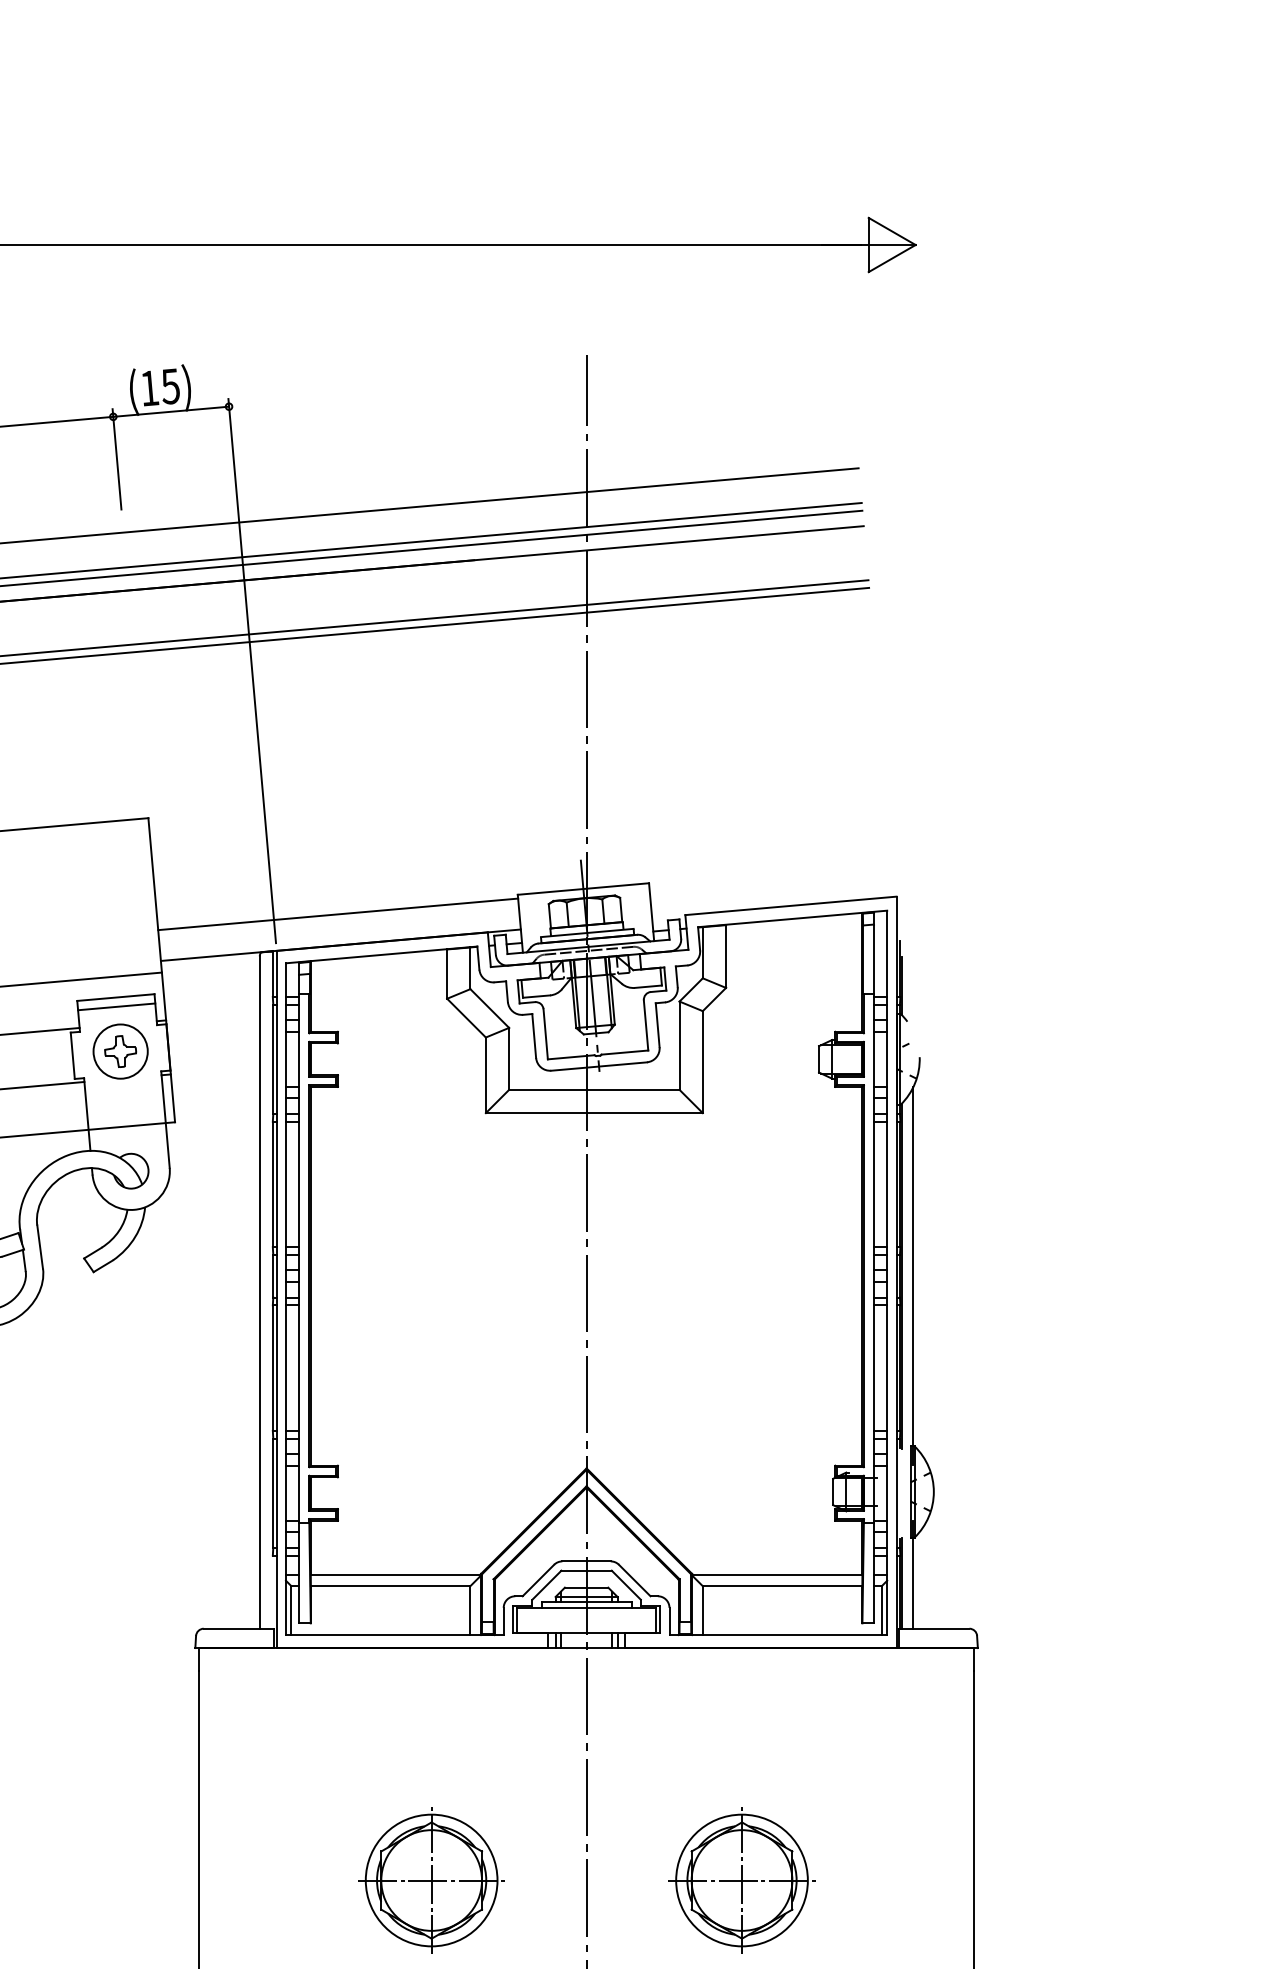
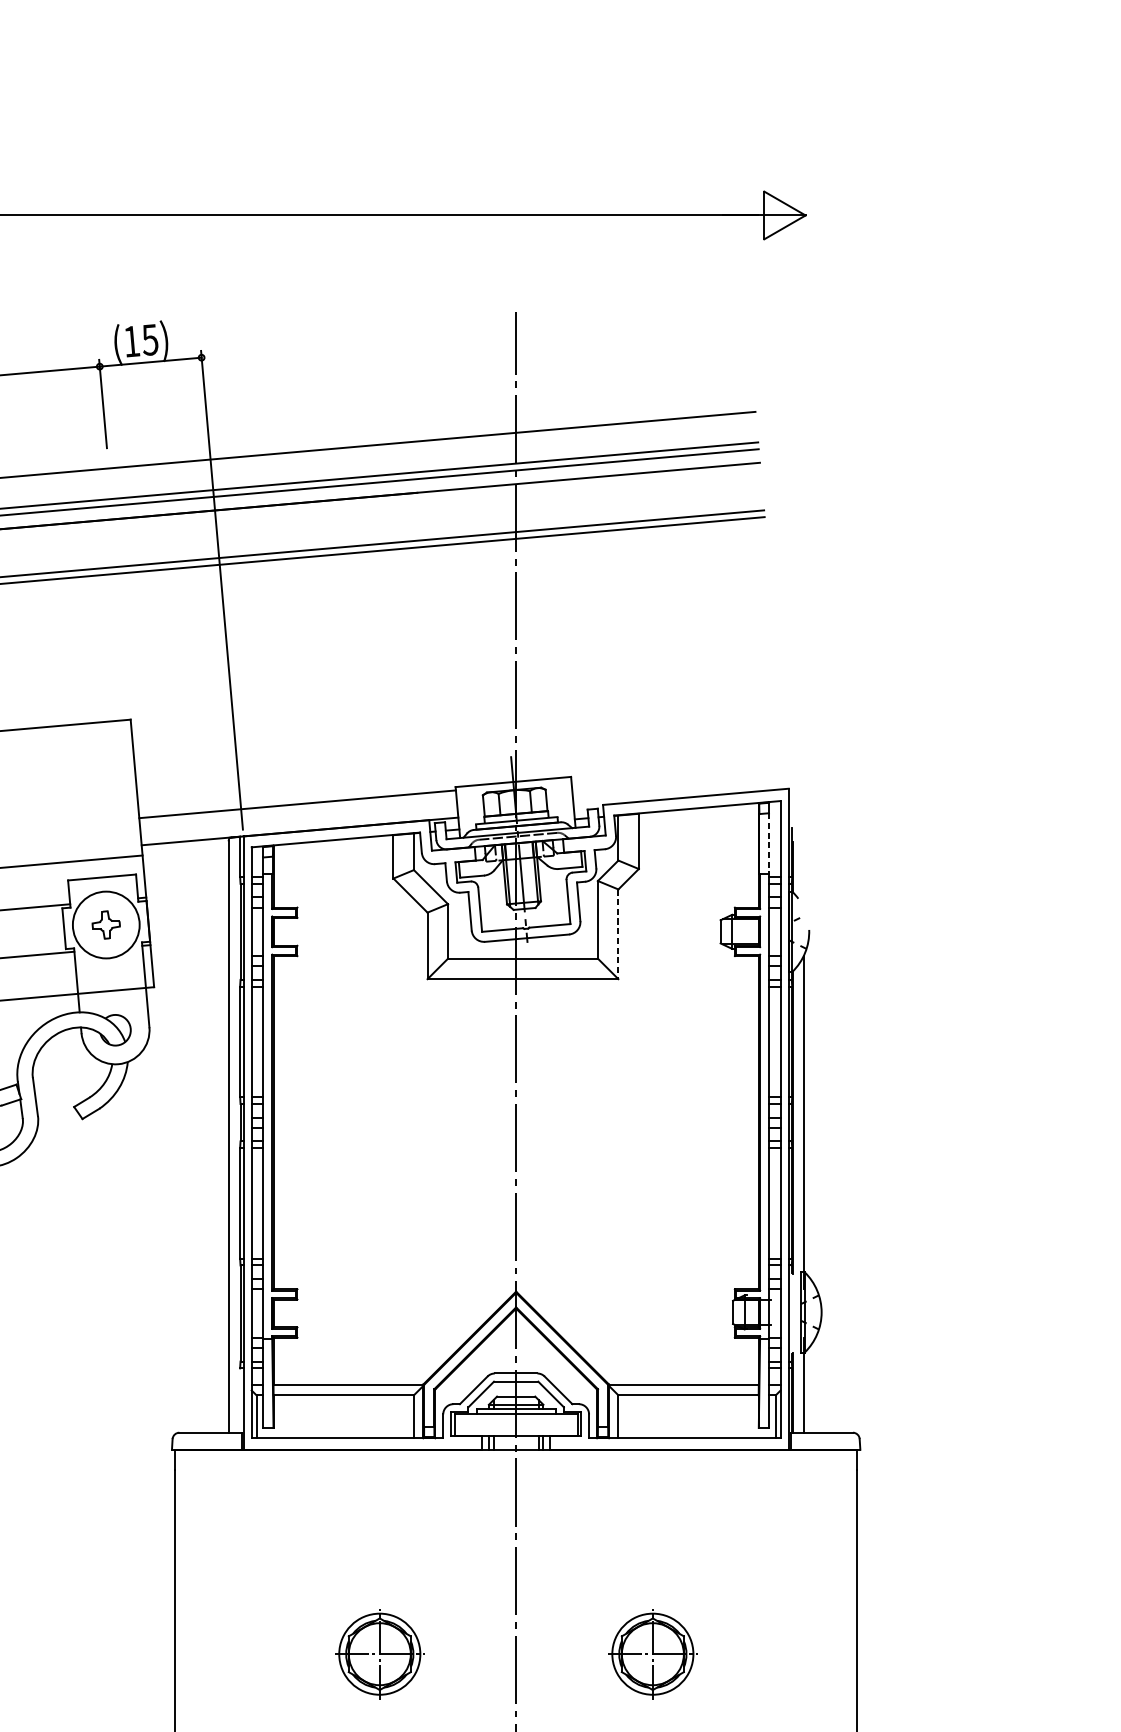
line: (874, 959) -> (769, 844), solid -> dashed
line: (116, 1006) -> (102, 885), removed
circle: (120, 1051) -> (106, 924), size x1.4
line: (702, 1062) -> (618, 934), solid -> dashed
part: (431, 1880) -> (379, 1654), size x0.7
part: (741, 1880) -> (652, 1654), size x0.7

